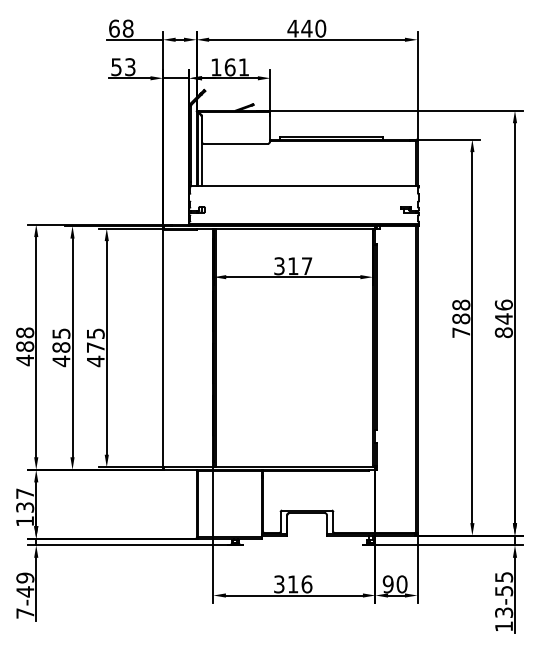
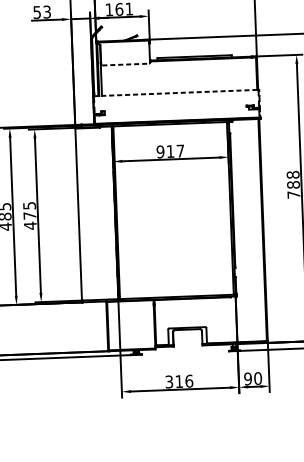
line: (236, 143) -> (126, 64), solid -> dashed
line: (304, 185) -> (176, 92), solid -> dashed
text: (279, 266) -> (160, 152), 317 -> 917

